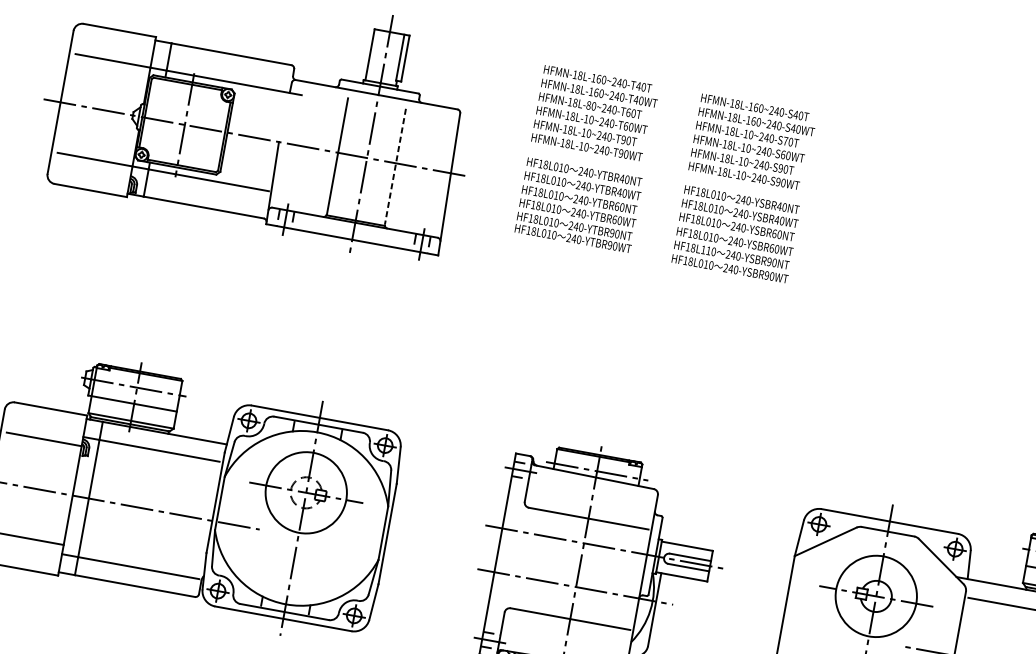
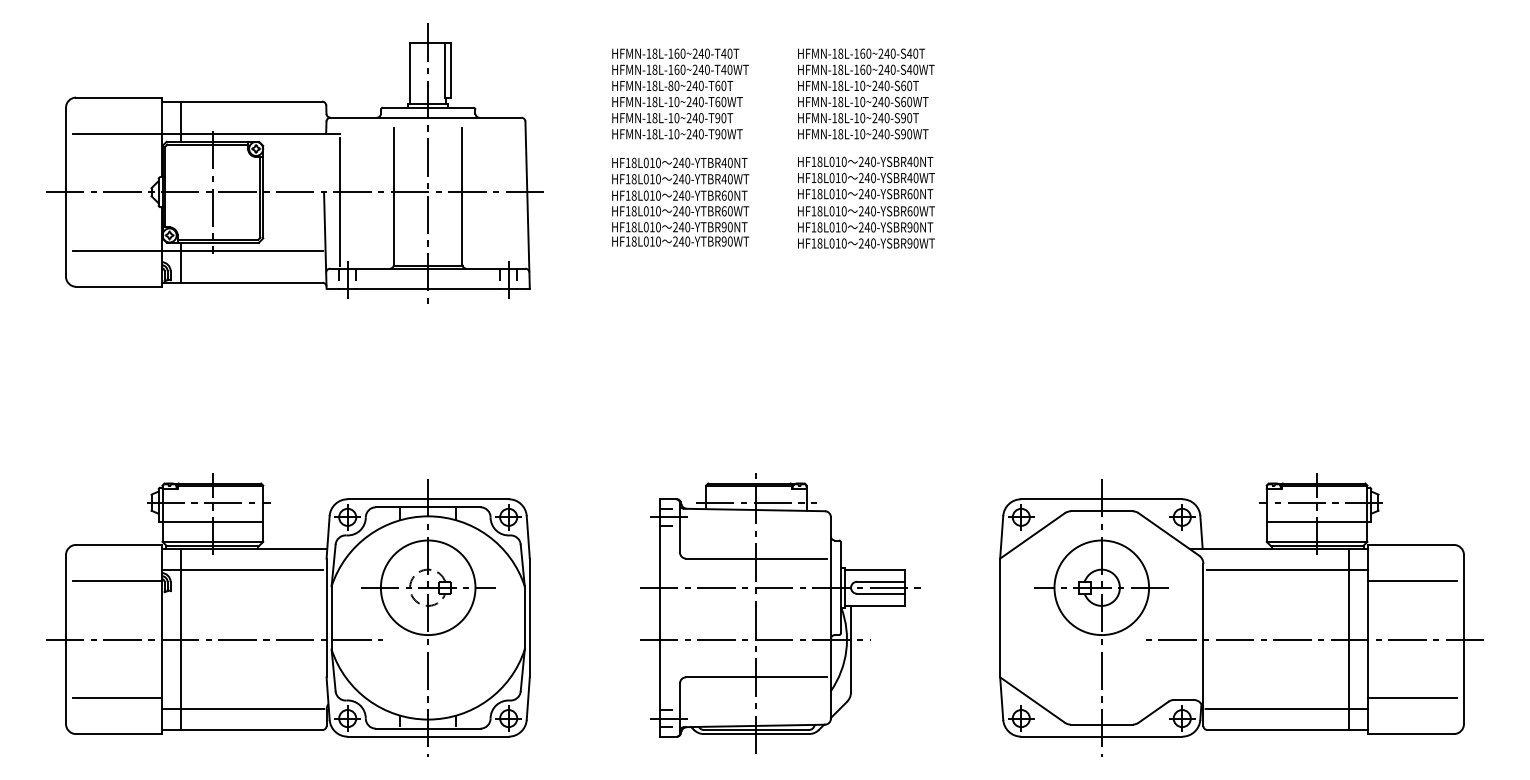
text: (785, 140) -> (903, 85), HFMN-18L-10~240-S70T -> HFMN-18L-10~240-S60T
line: (291, 152) -> (340, 201), added
line: (395, 166) -> (462, 196), dashed -> solid
text: (702, 249) -> (831, 227), HF18L110 -> HF18L010

